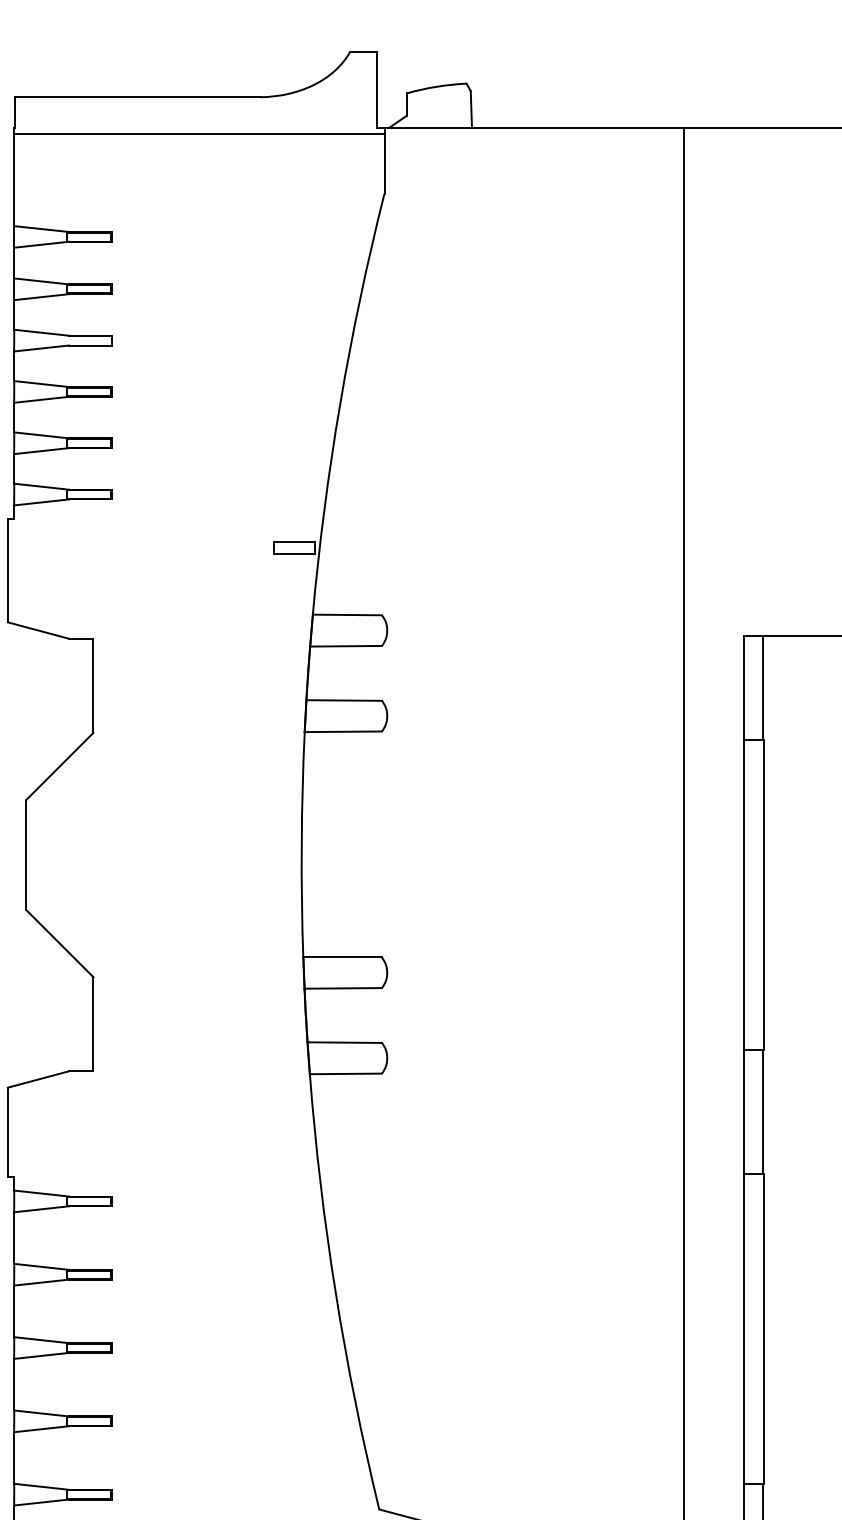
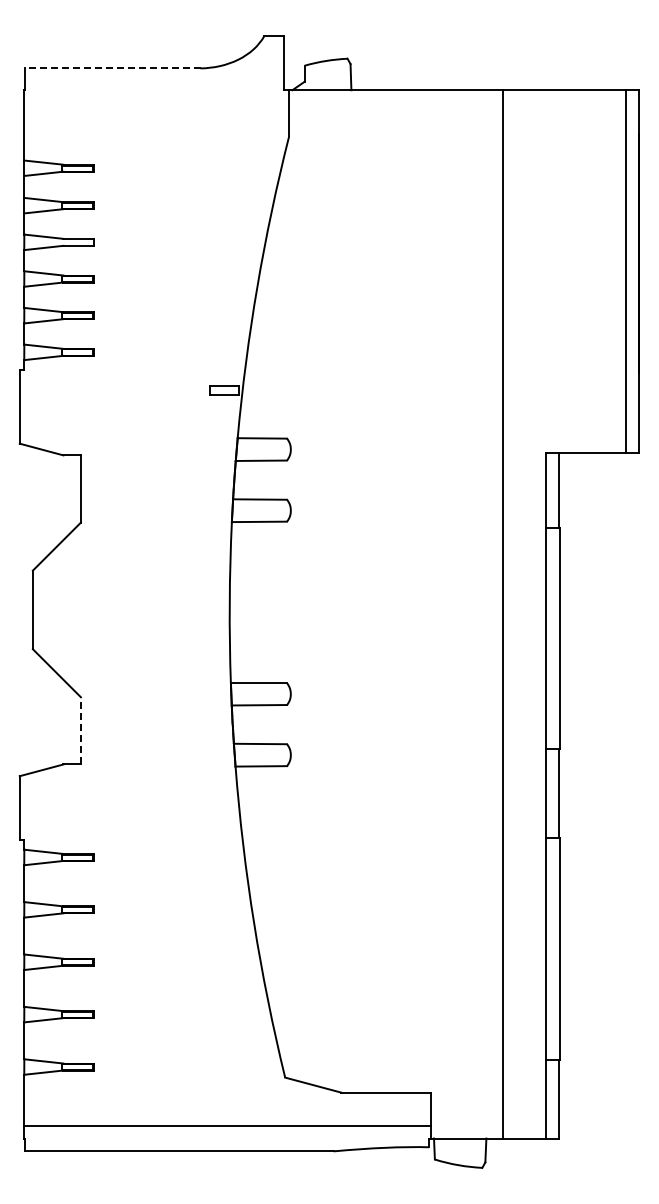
line: (137, 97) -> (112, 68), solid -> dashed
line: (199, 133) -> (156, 94), removed
line: (92, 1023) -> (80, 730), solid -> dashed

